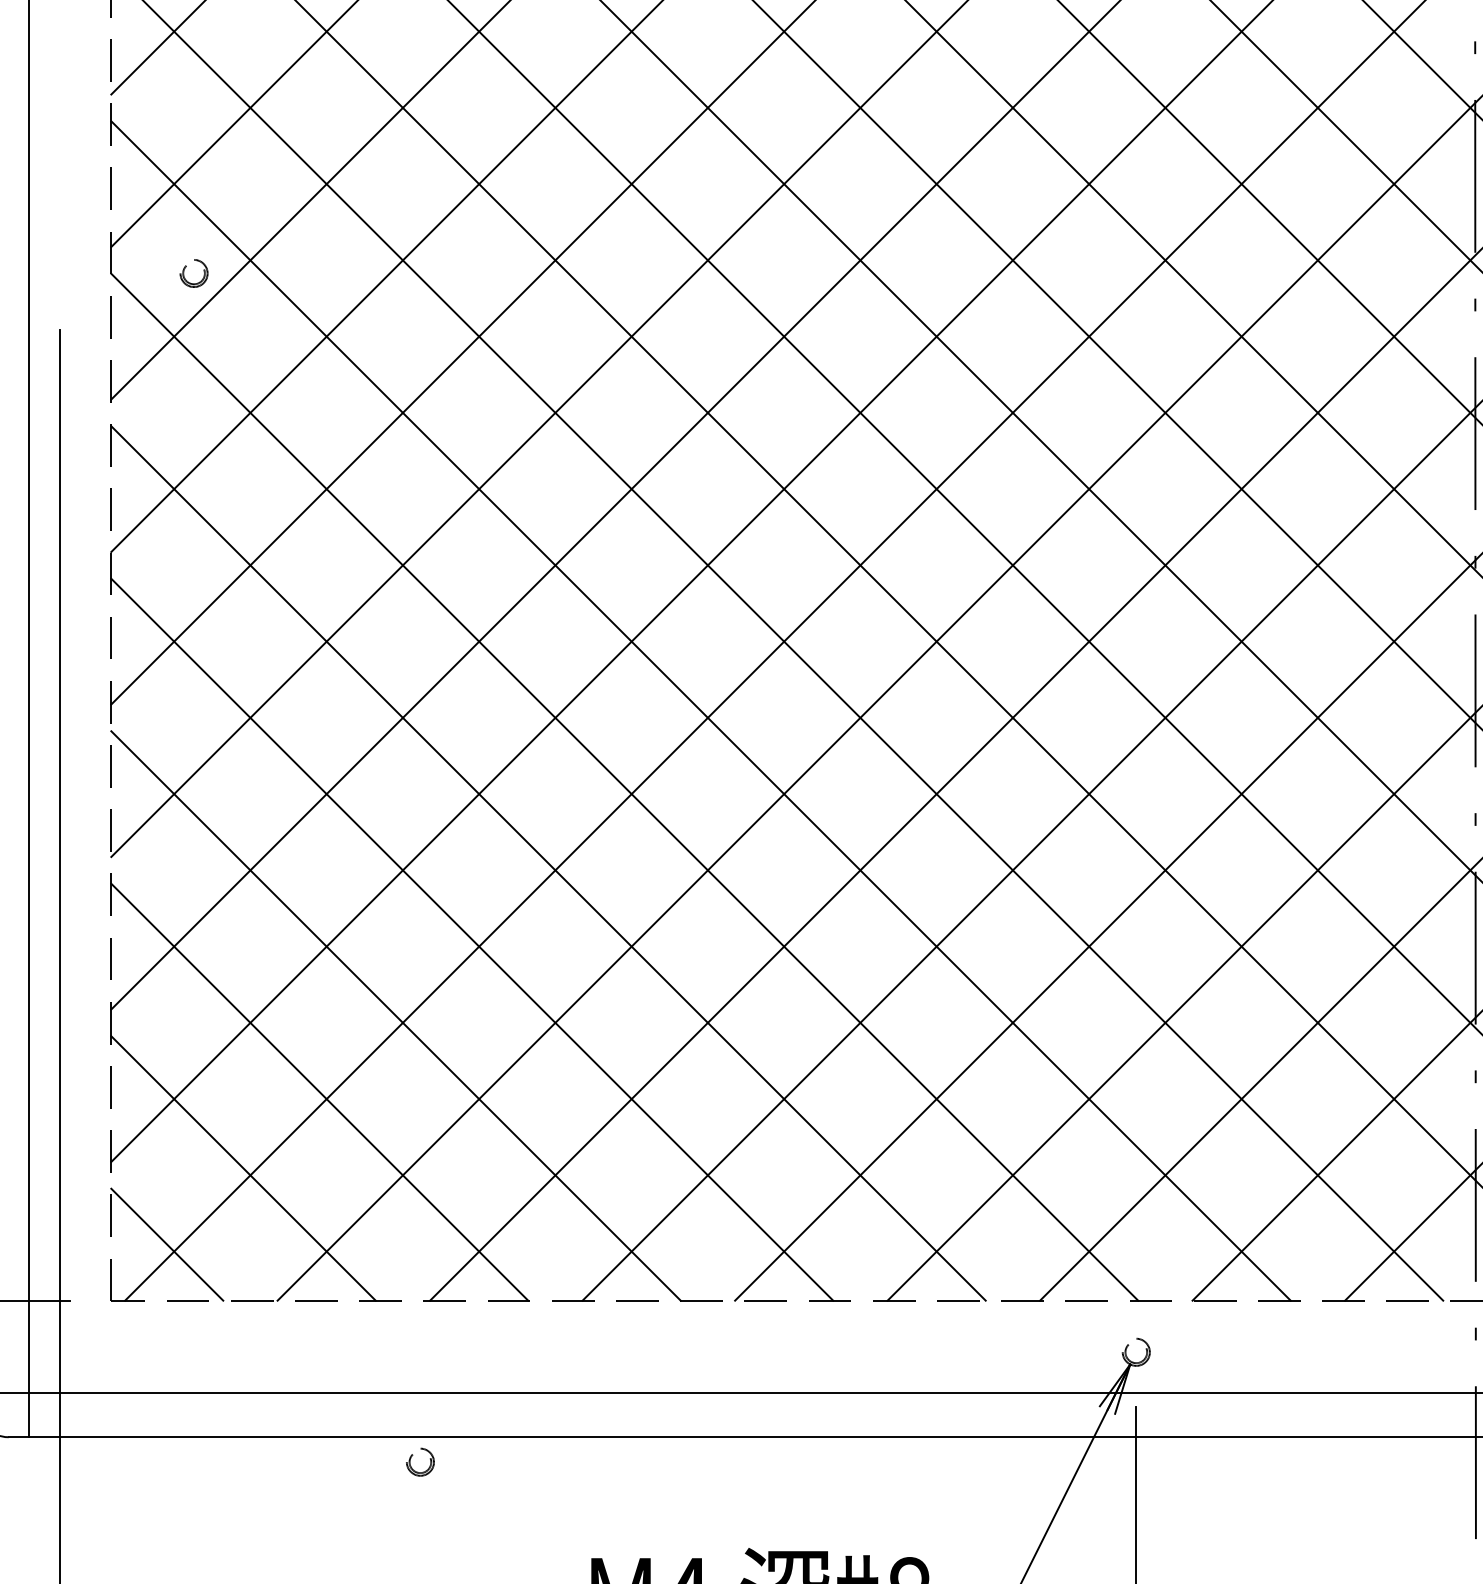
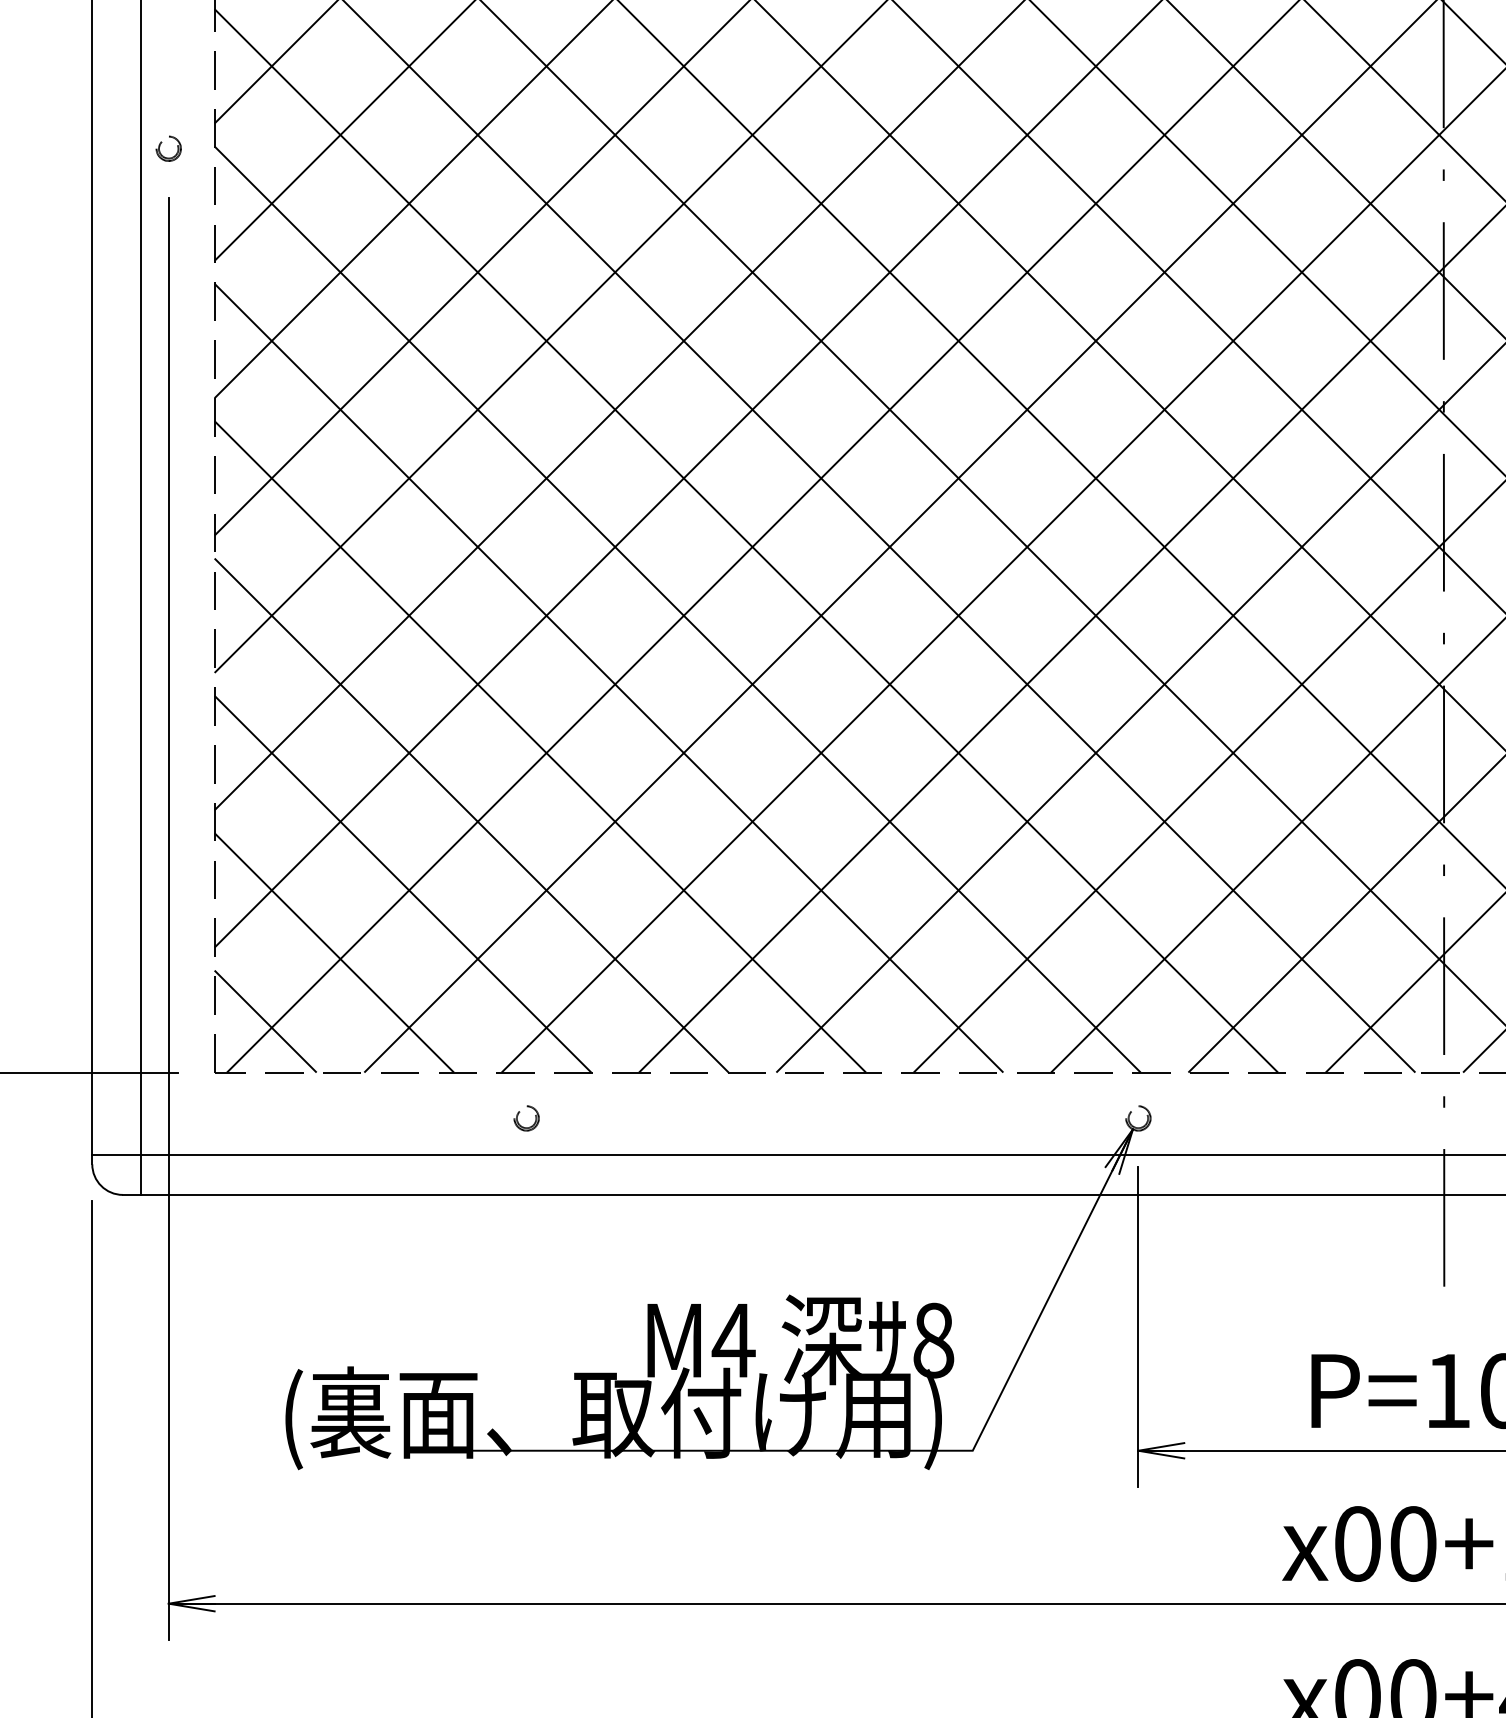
part: (184, 270) -> (160, 146), moved
part: (413, 1455) -> (520, 1112), moved

